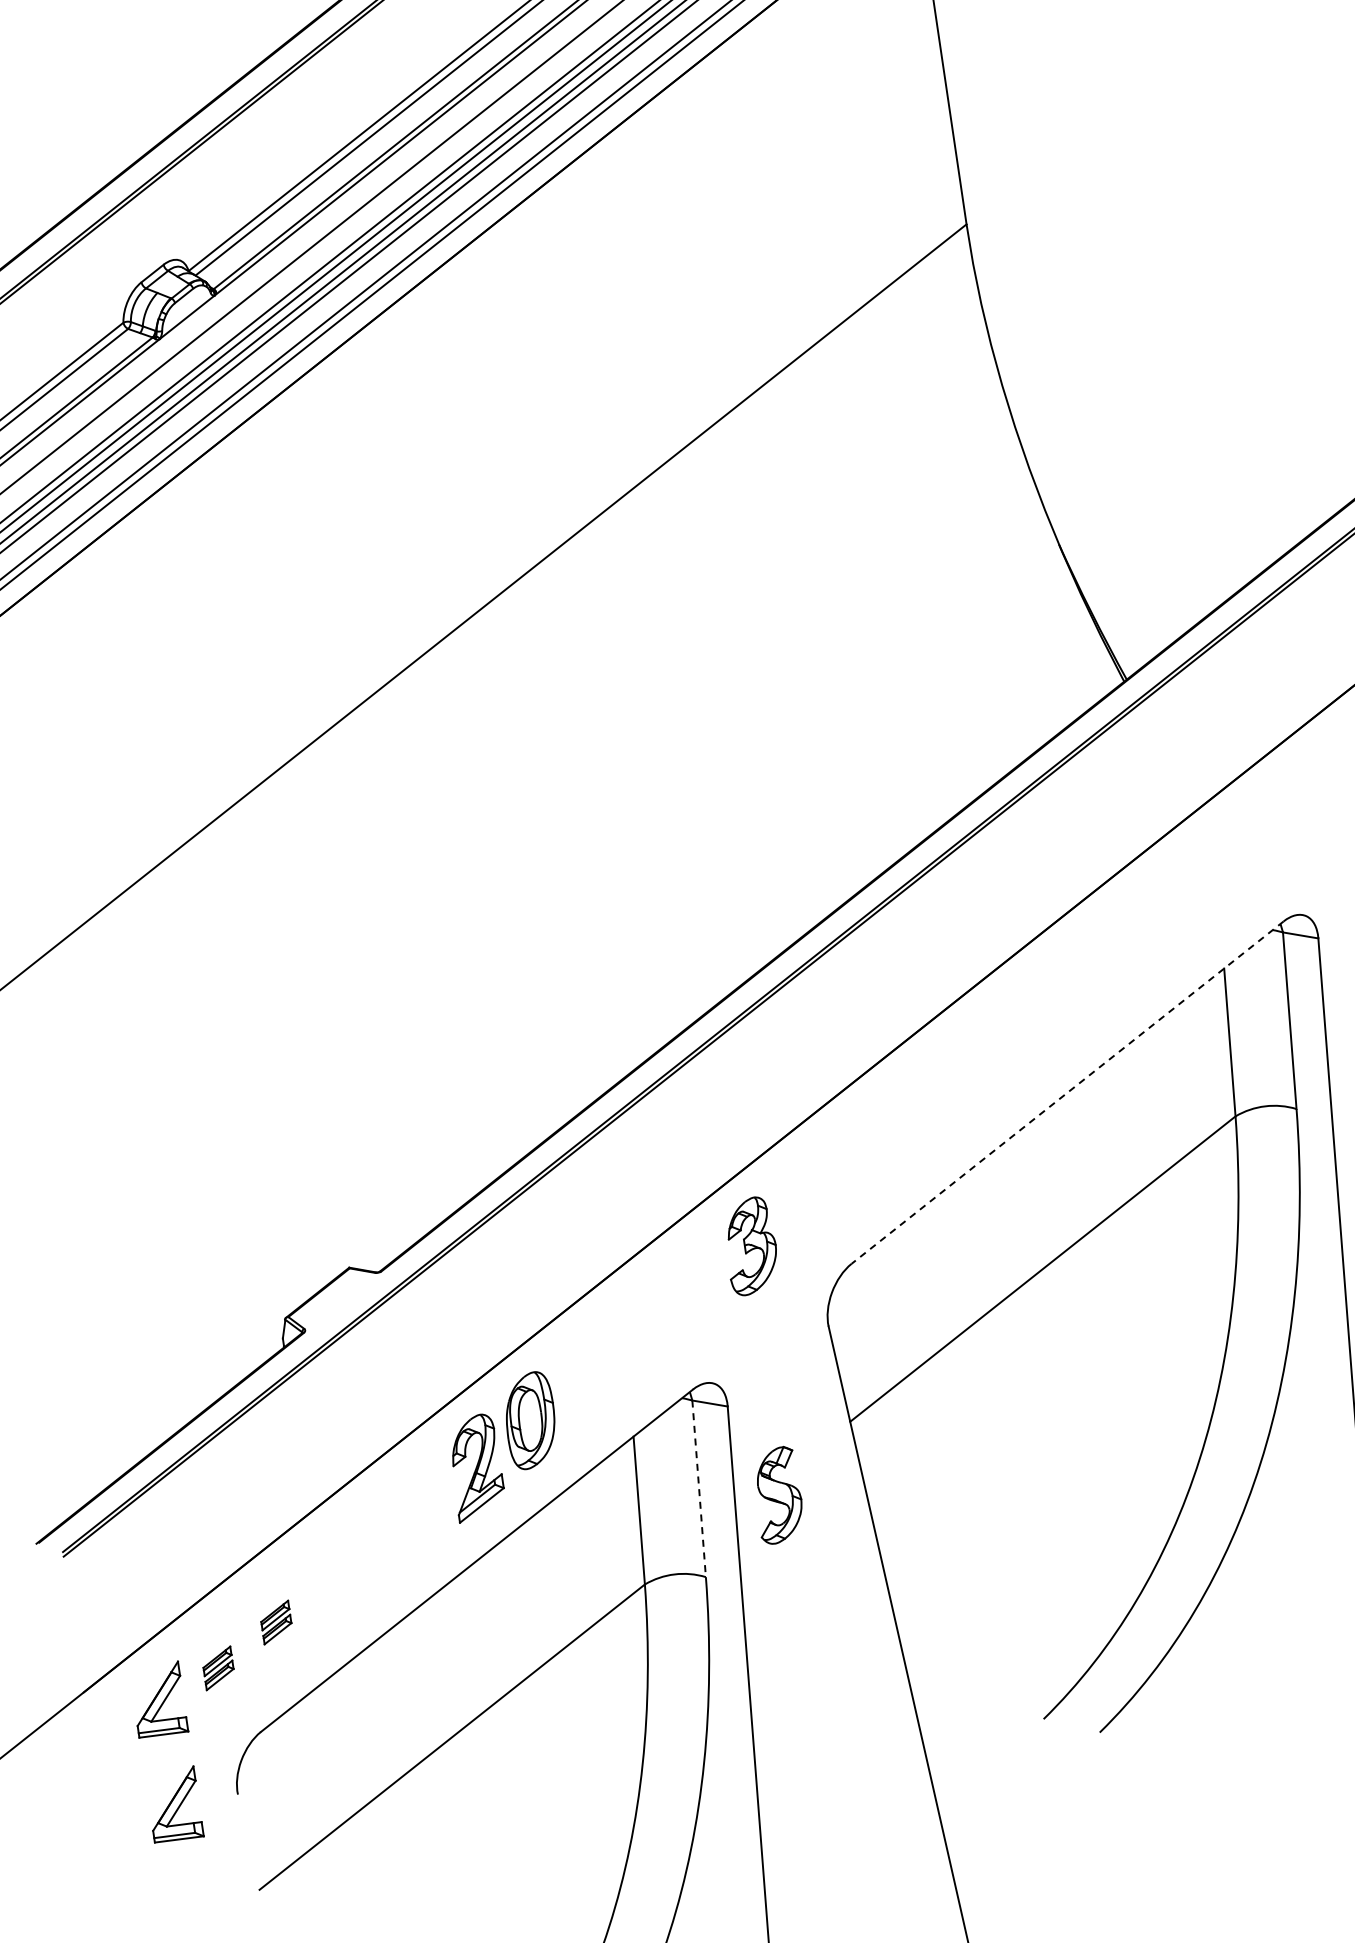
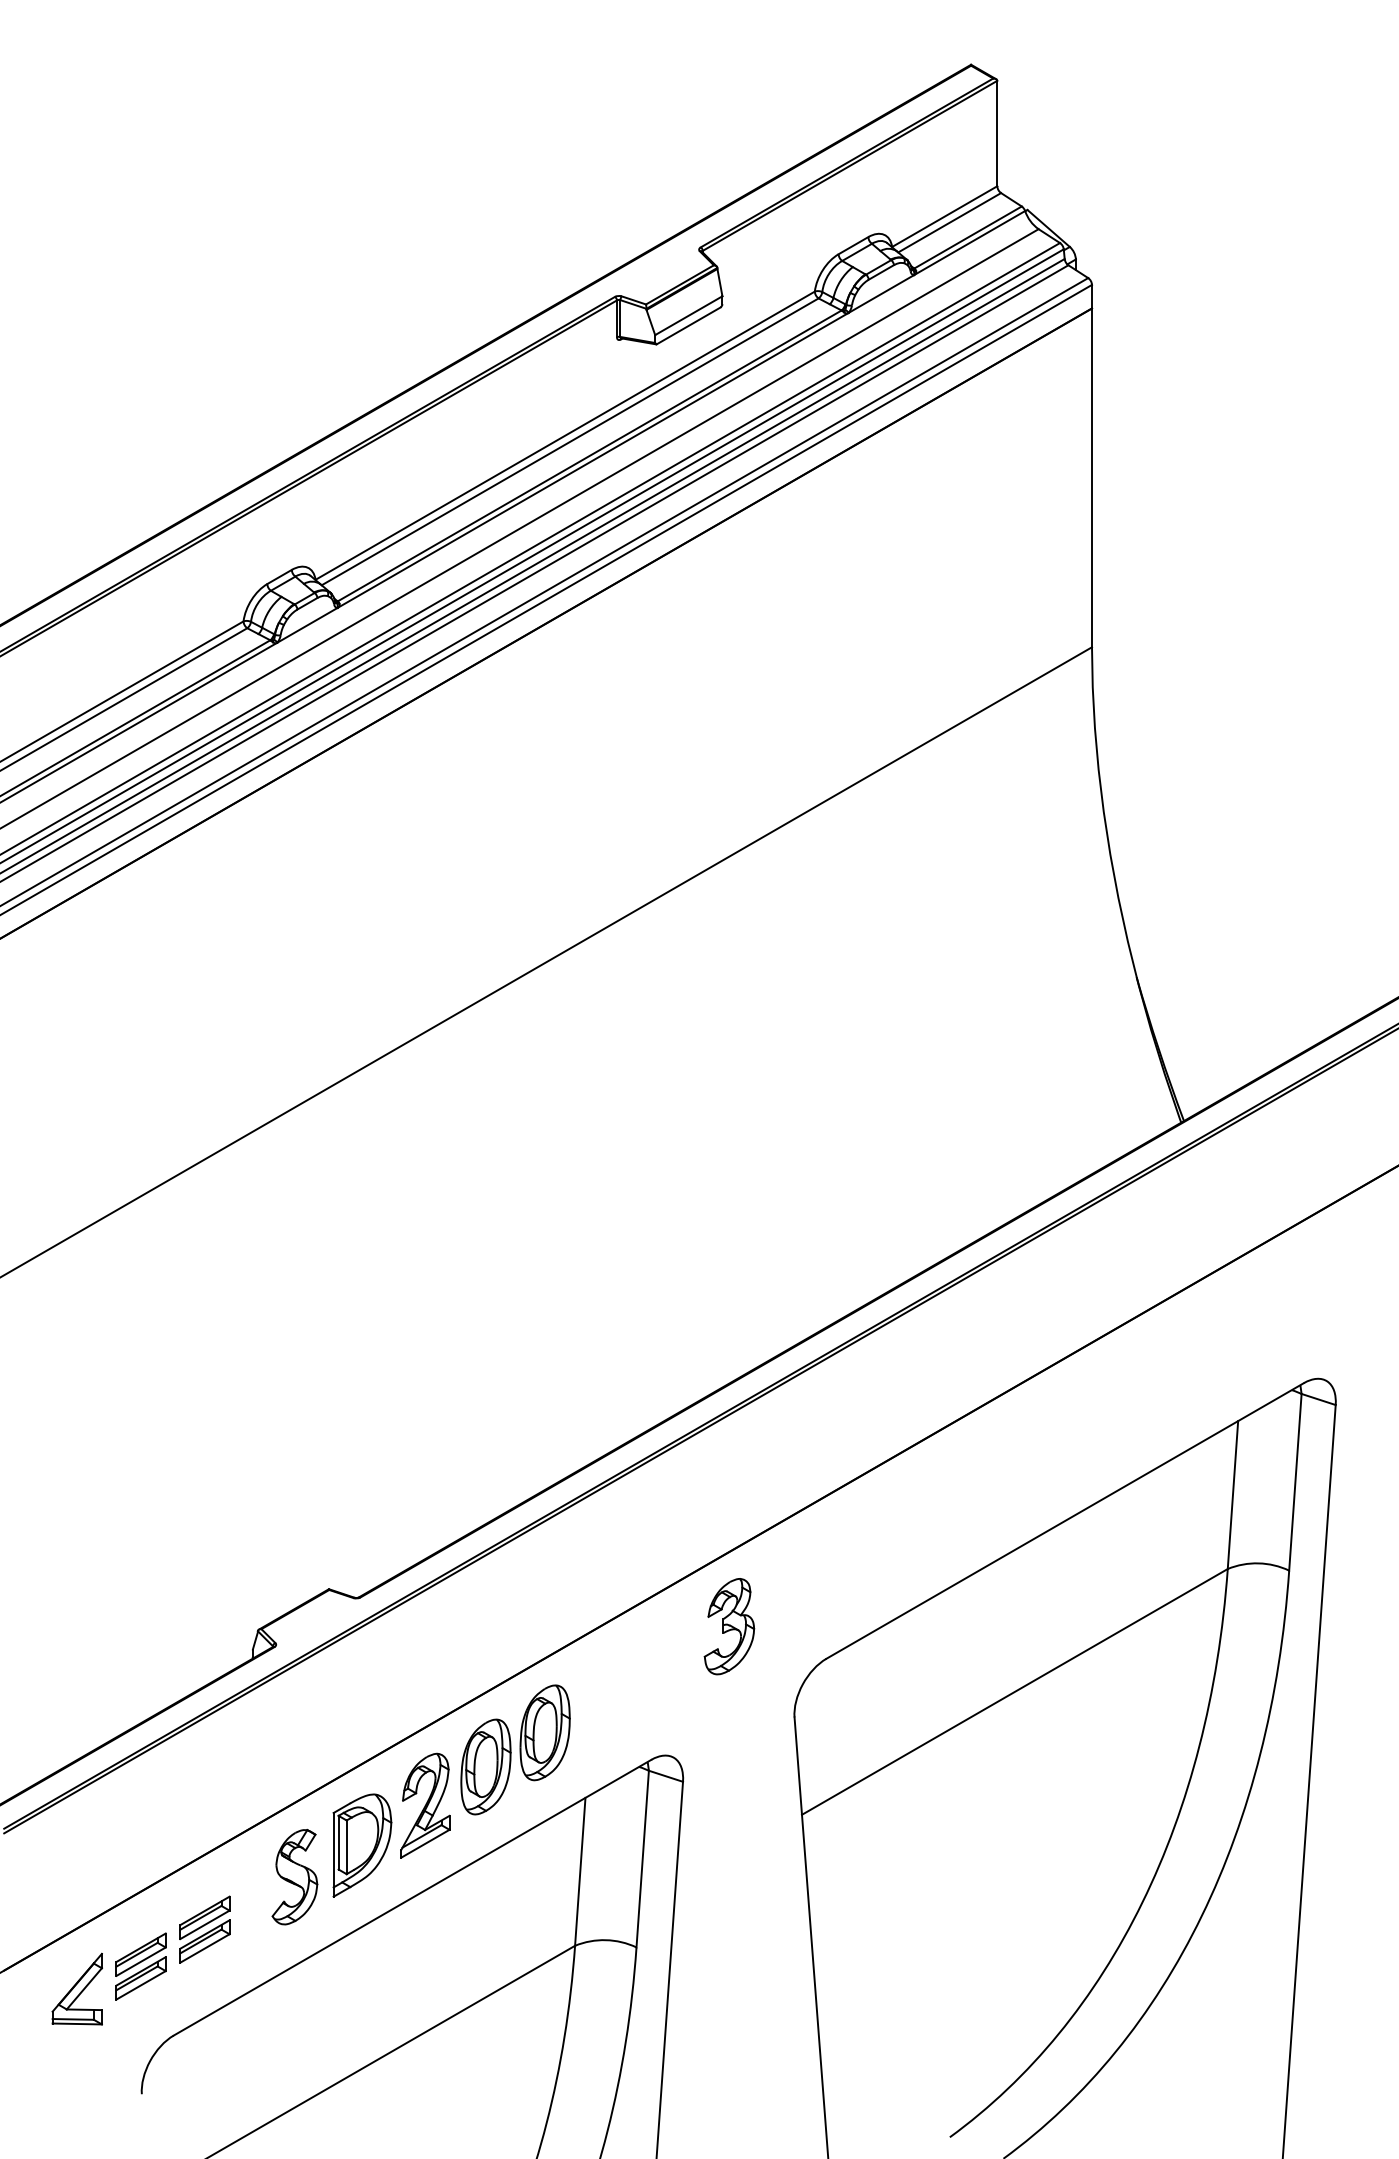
line: (1067, 1092) -> (1065, 1520), dashed -> solid
part: (583, 1377) -> (544, 1732), added
line: (698, 1489) -> (642, 1859), dashed -> solid
part: (777, 1495) -> (294, 1877), moved
part: (419, 1516) -> (362, 1845), added
part: (275, 1622) -> (204, 1929), size x1.67
part: (217, 1668) -> (140, 1966), size x1.67
part: (173, 1804) -> (76, 2094), removed

